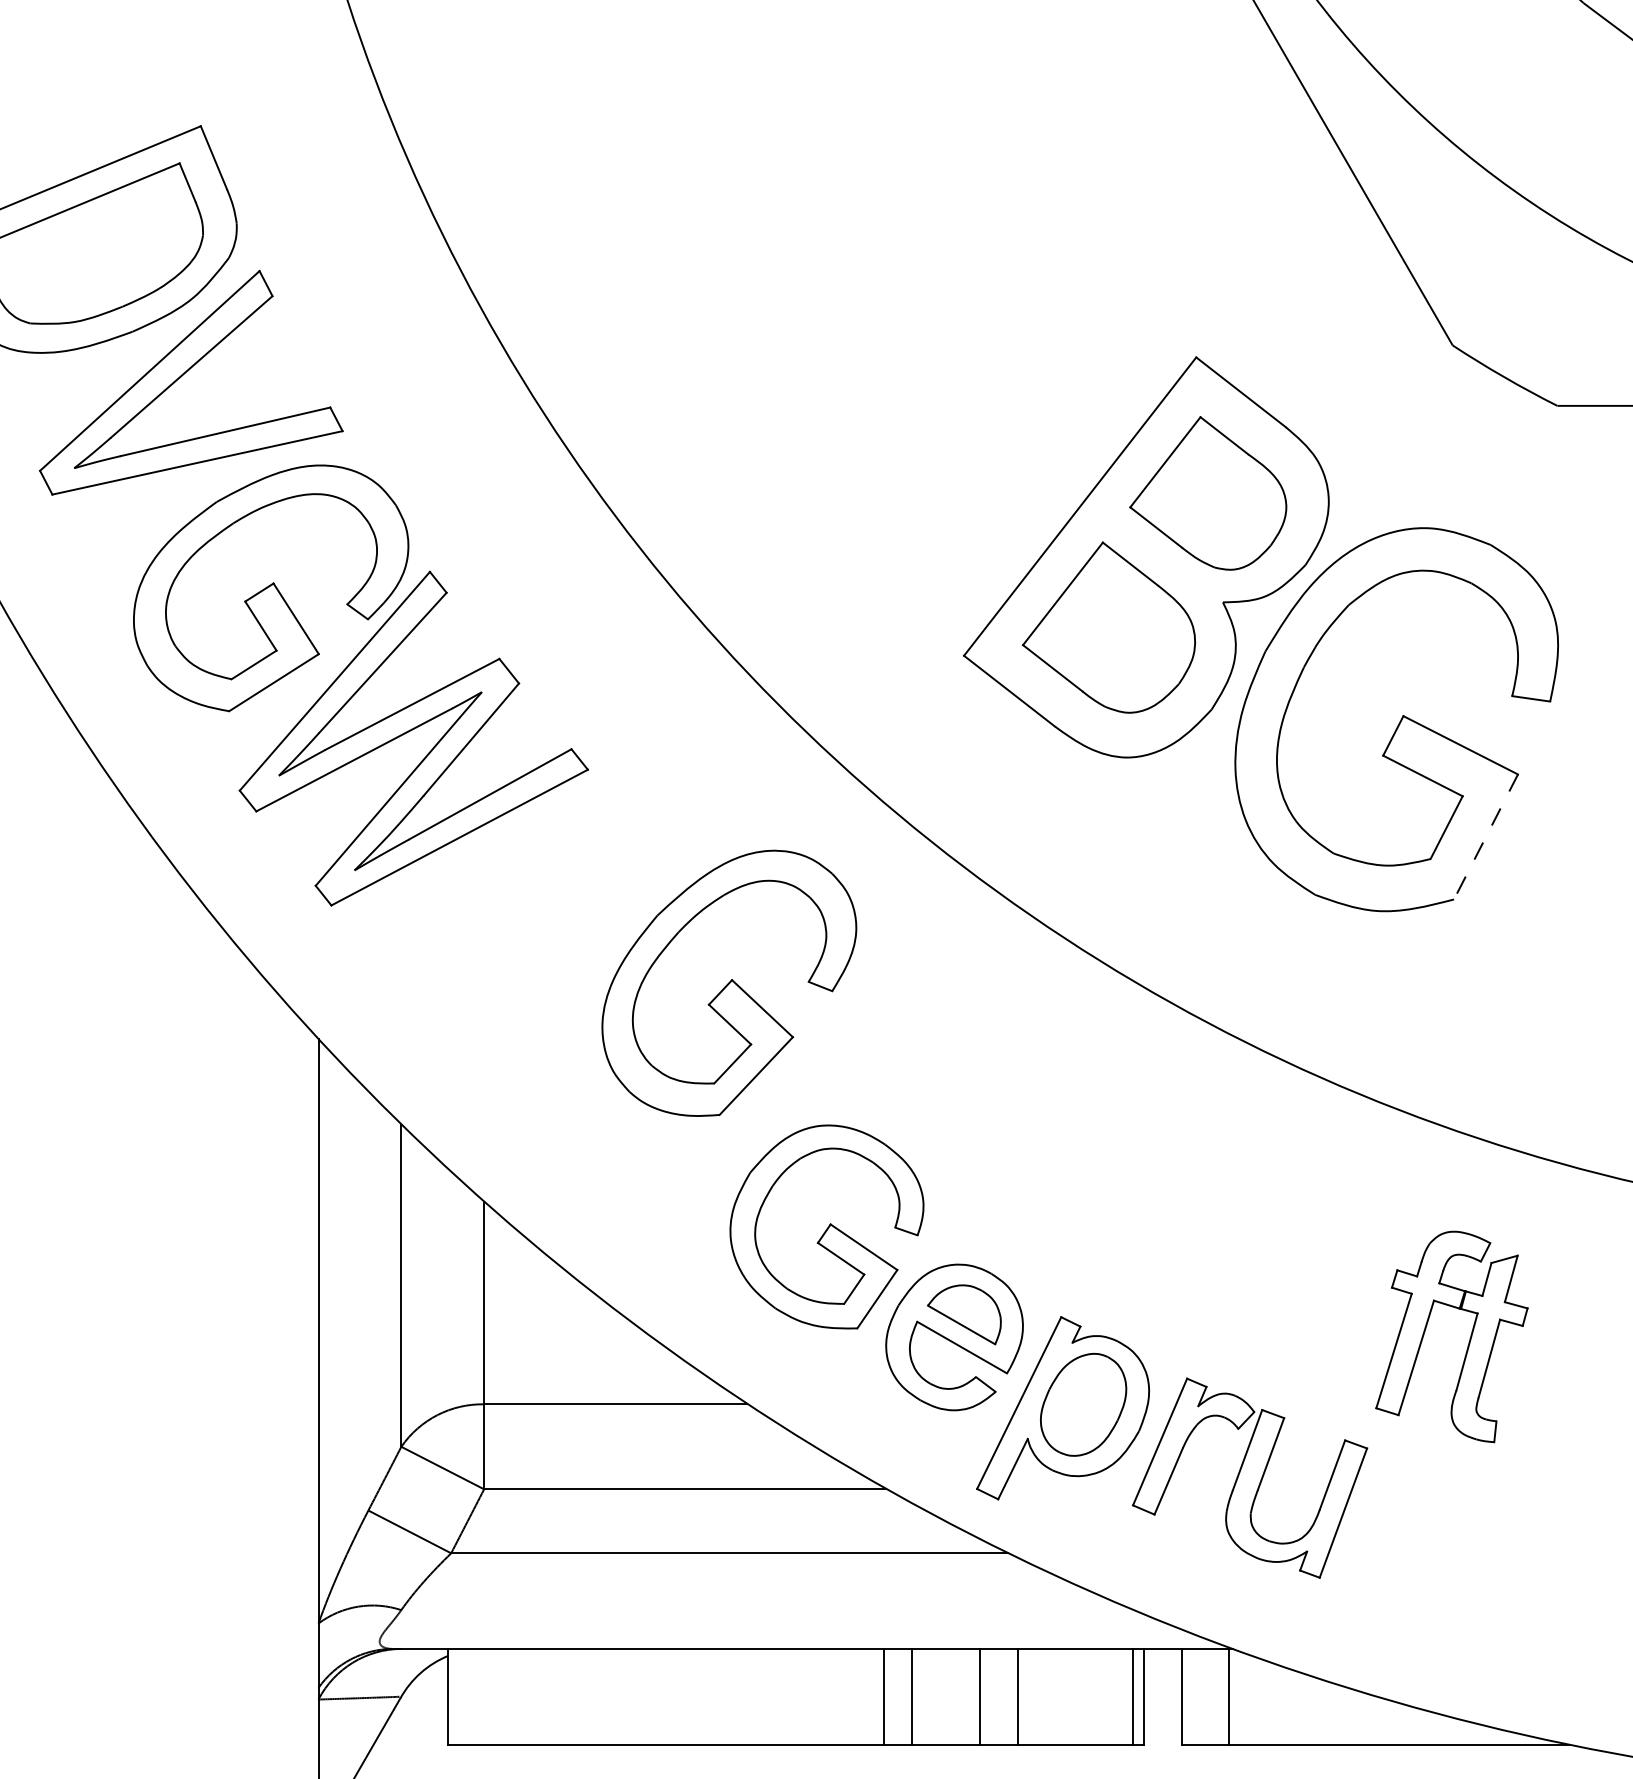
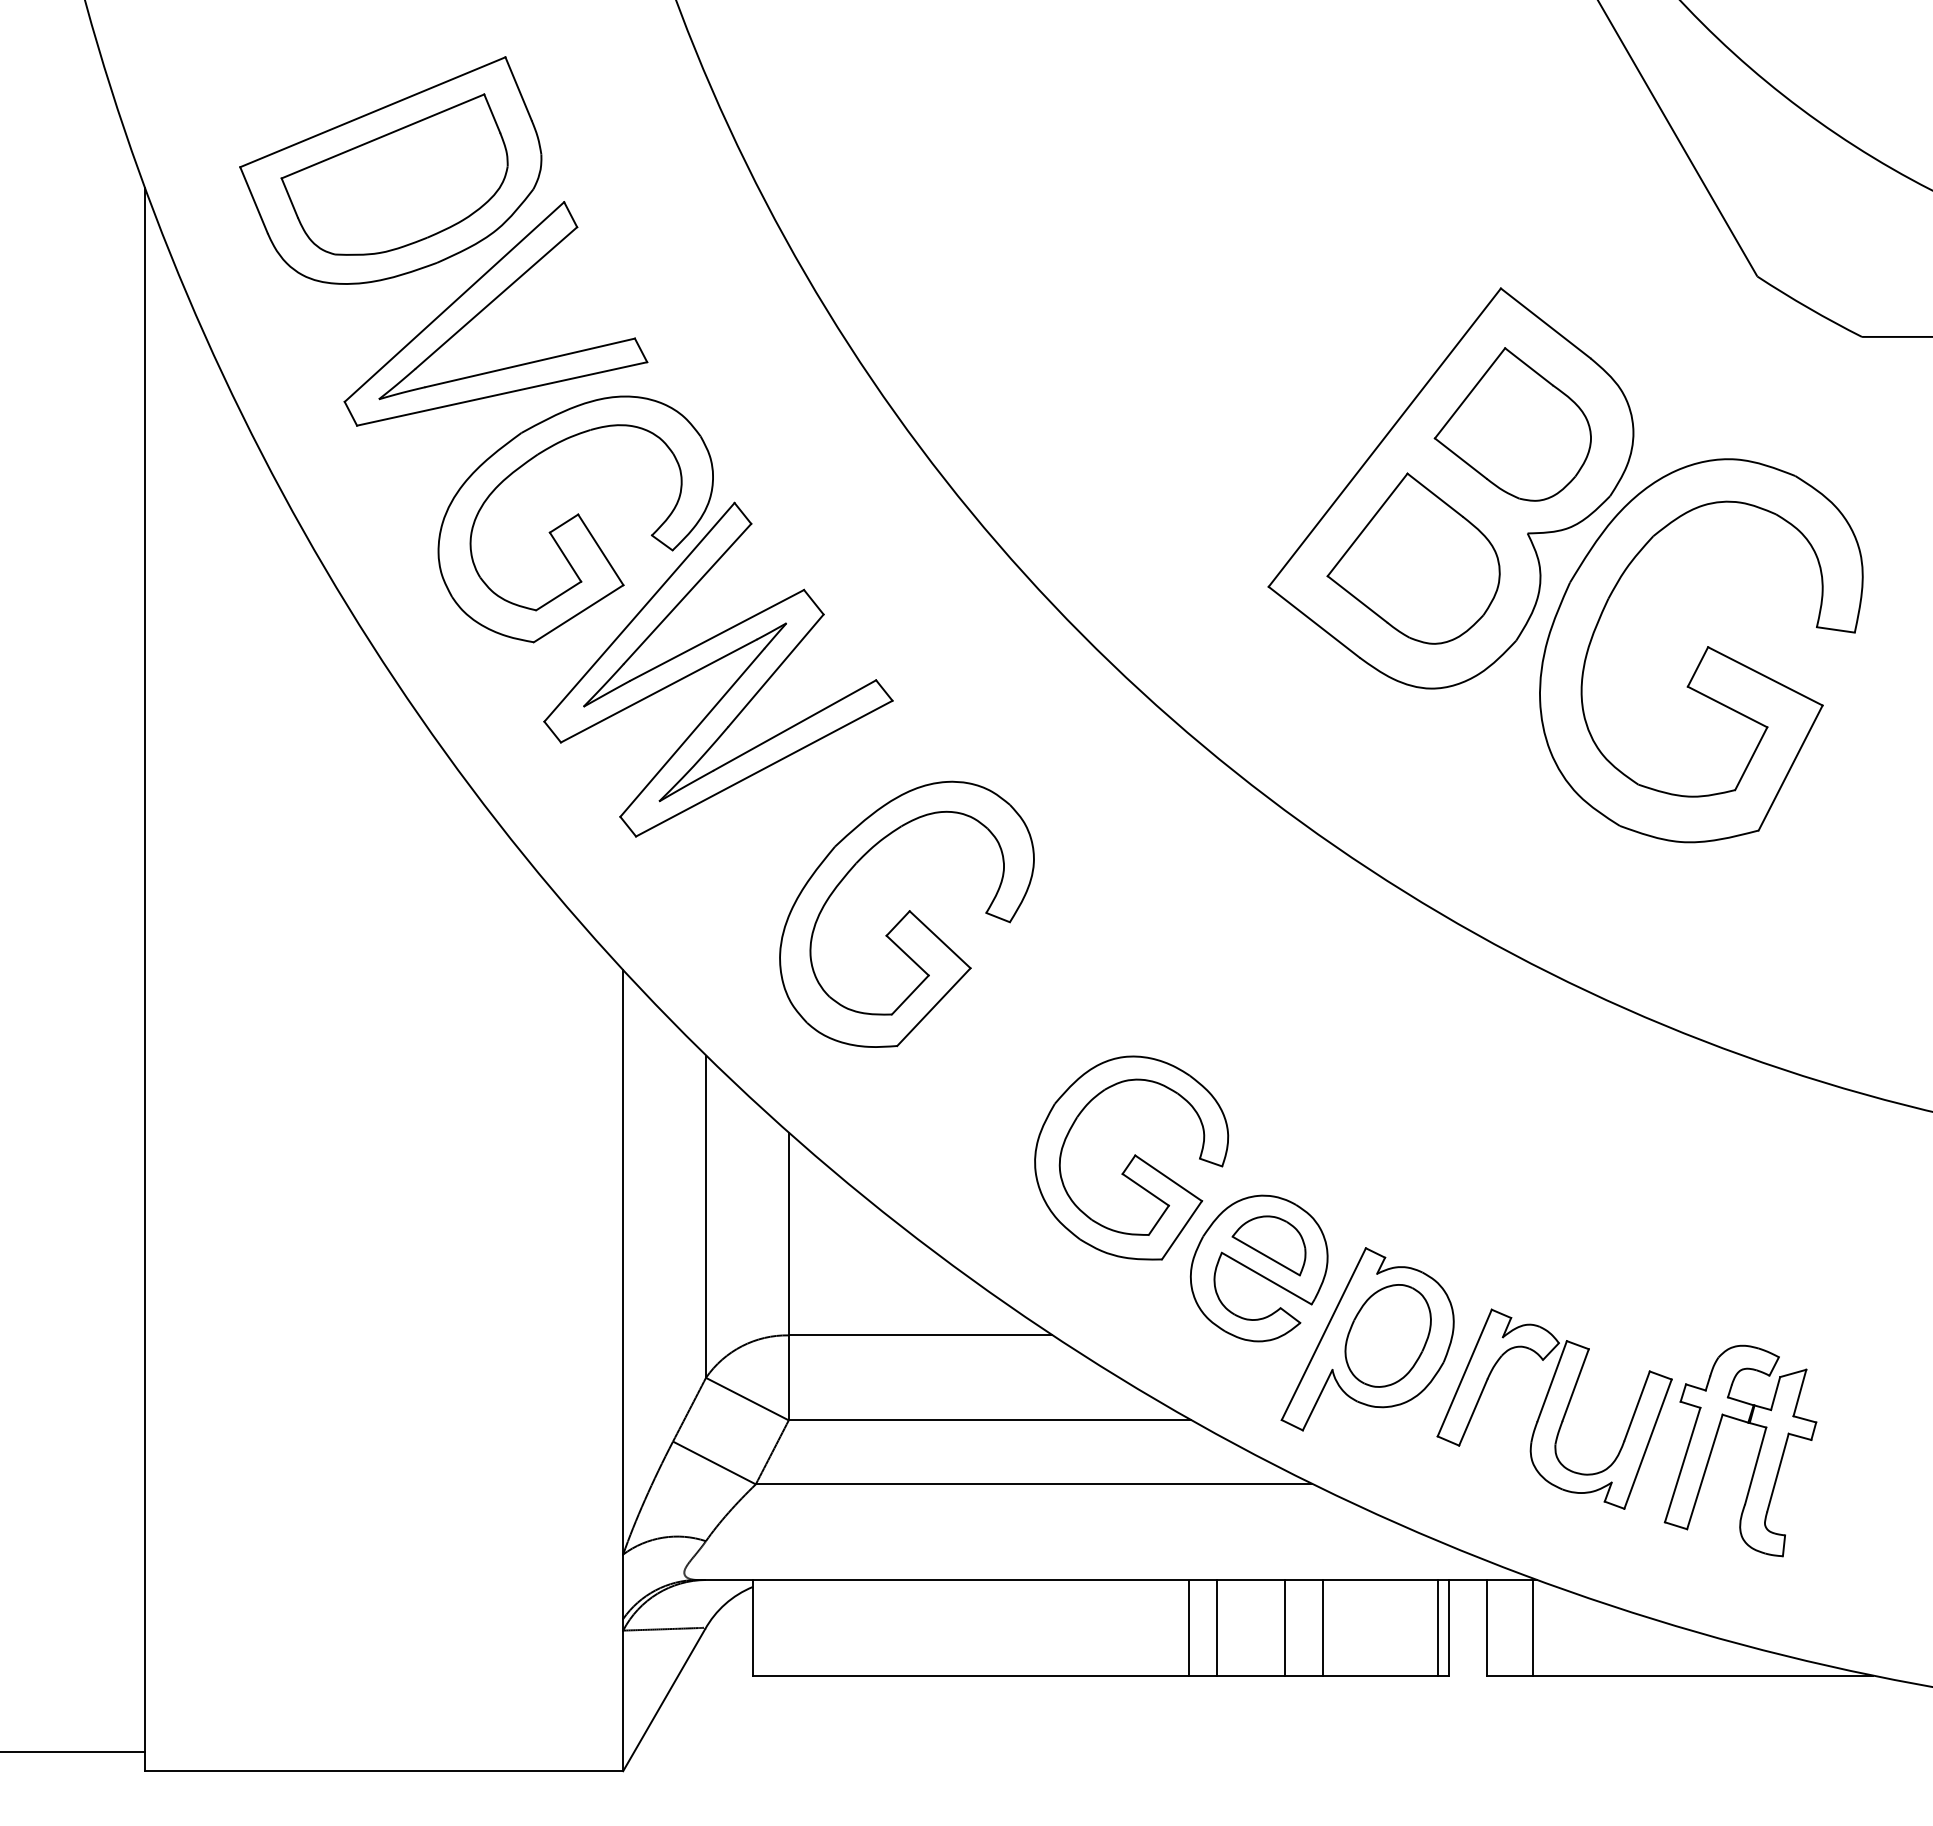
line: (1485, 837) -> (1790, 768), dashed -> solid
part: (728, 982) -> (906, 913), moved
part: (1468, 1340) -> (1757, 1454), moved

